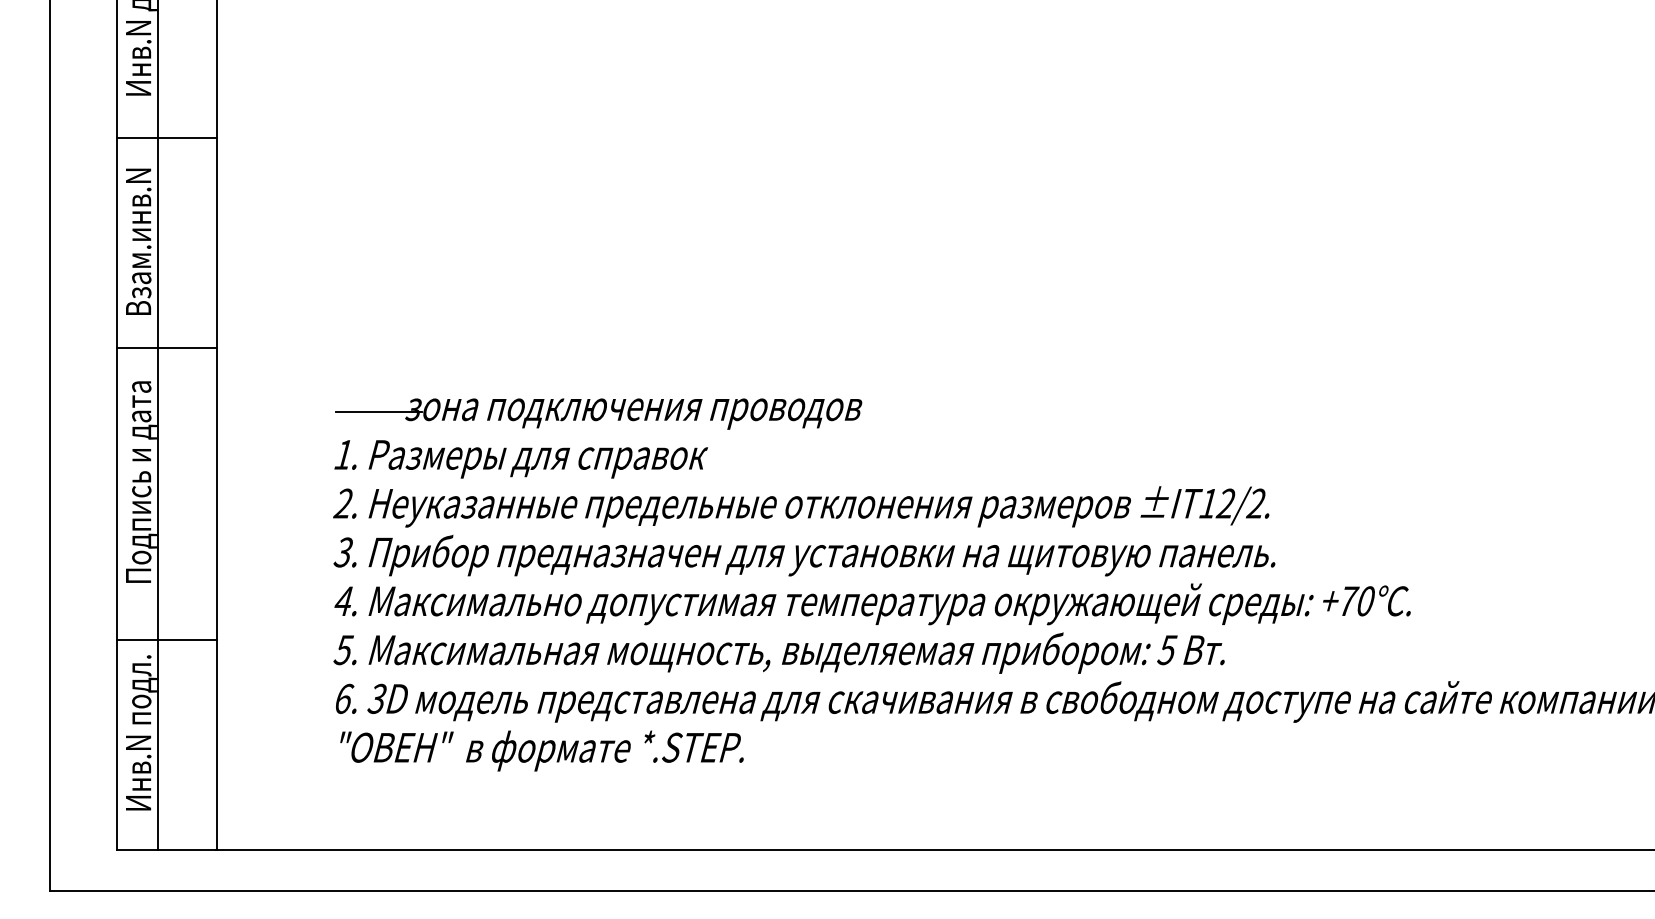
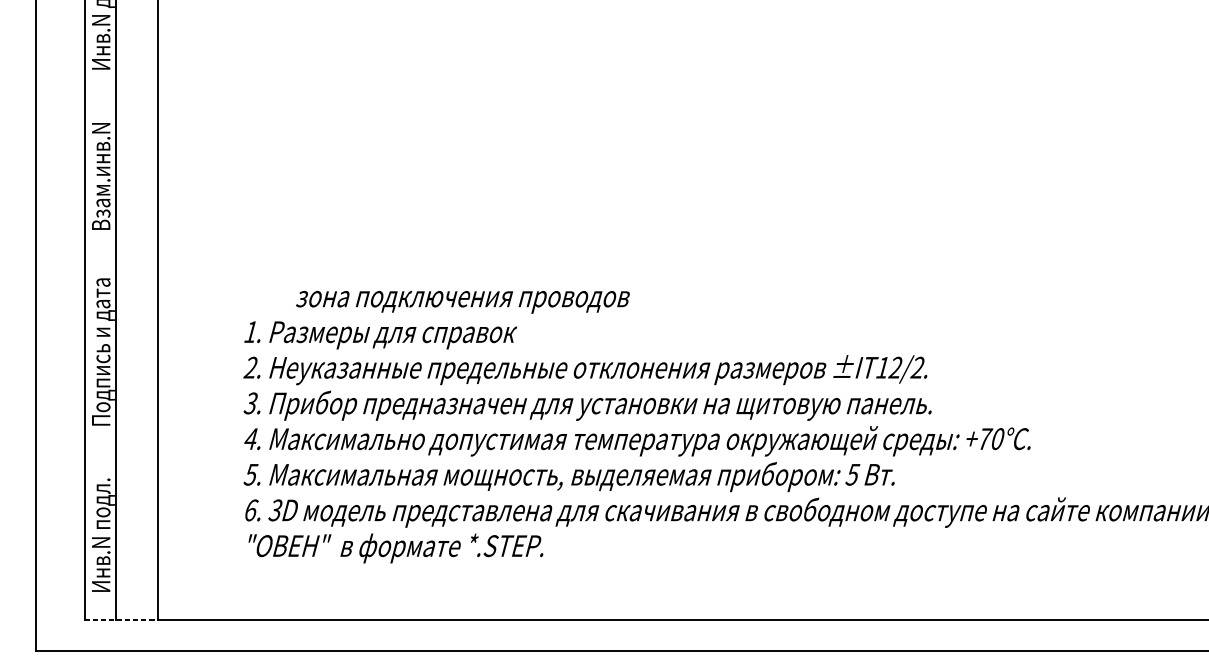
line: (166, 138) -> (121, 100), removed
line: (166, 347) -> (121, 253), removed
line: (379, 411) -> (277, 300), removed
line: (166, 640) -> (121, 467), removed
line: (167, 849) -> (122, 620), solid -> dashed

